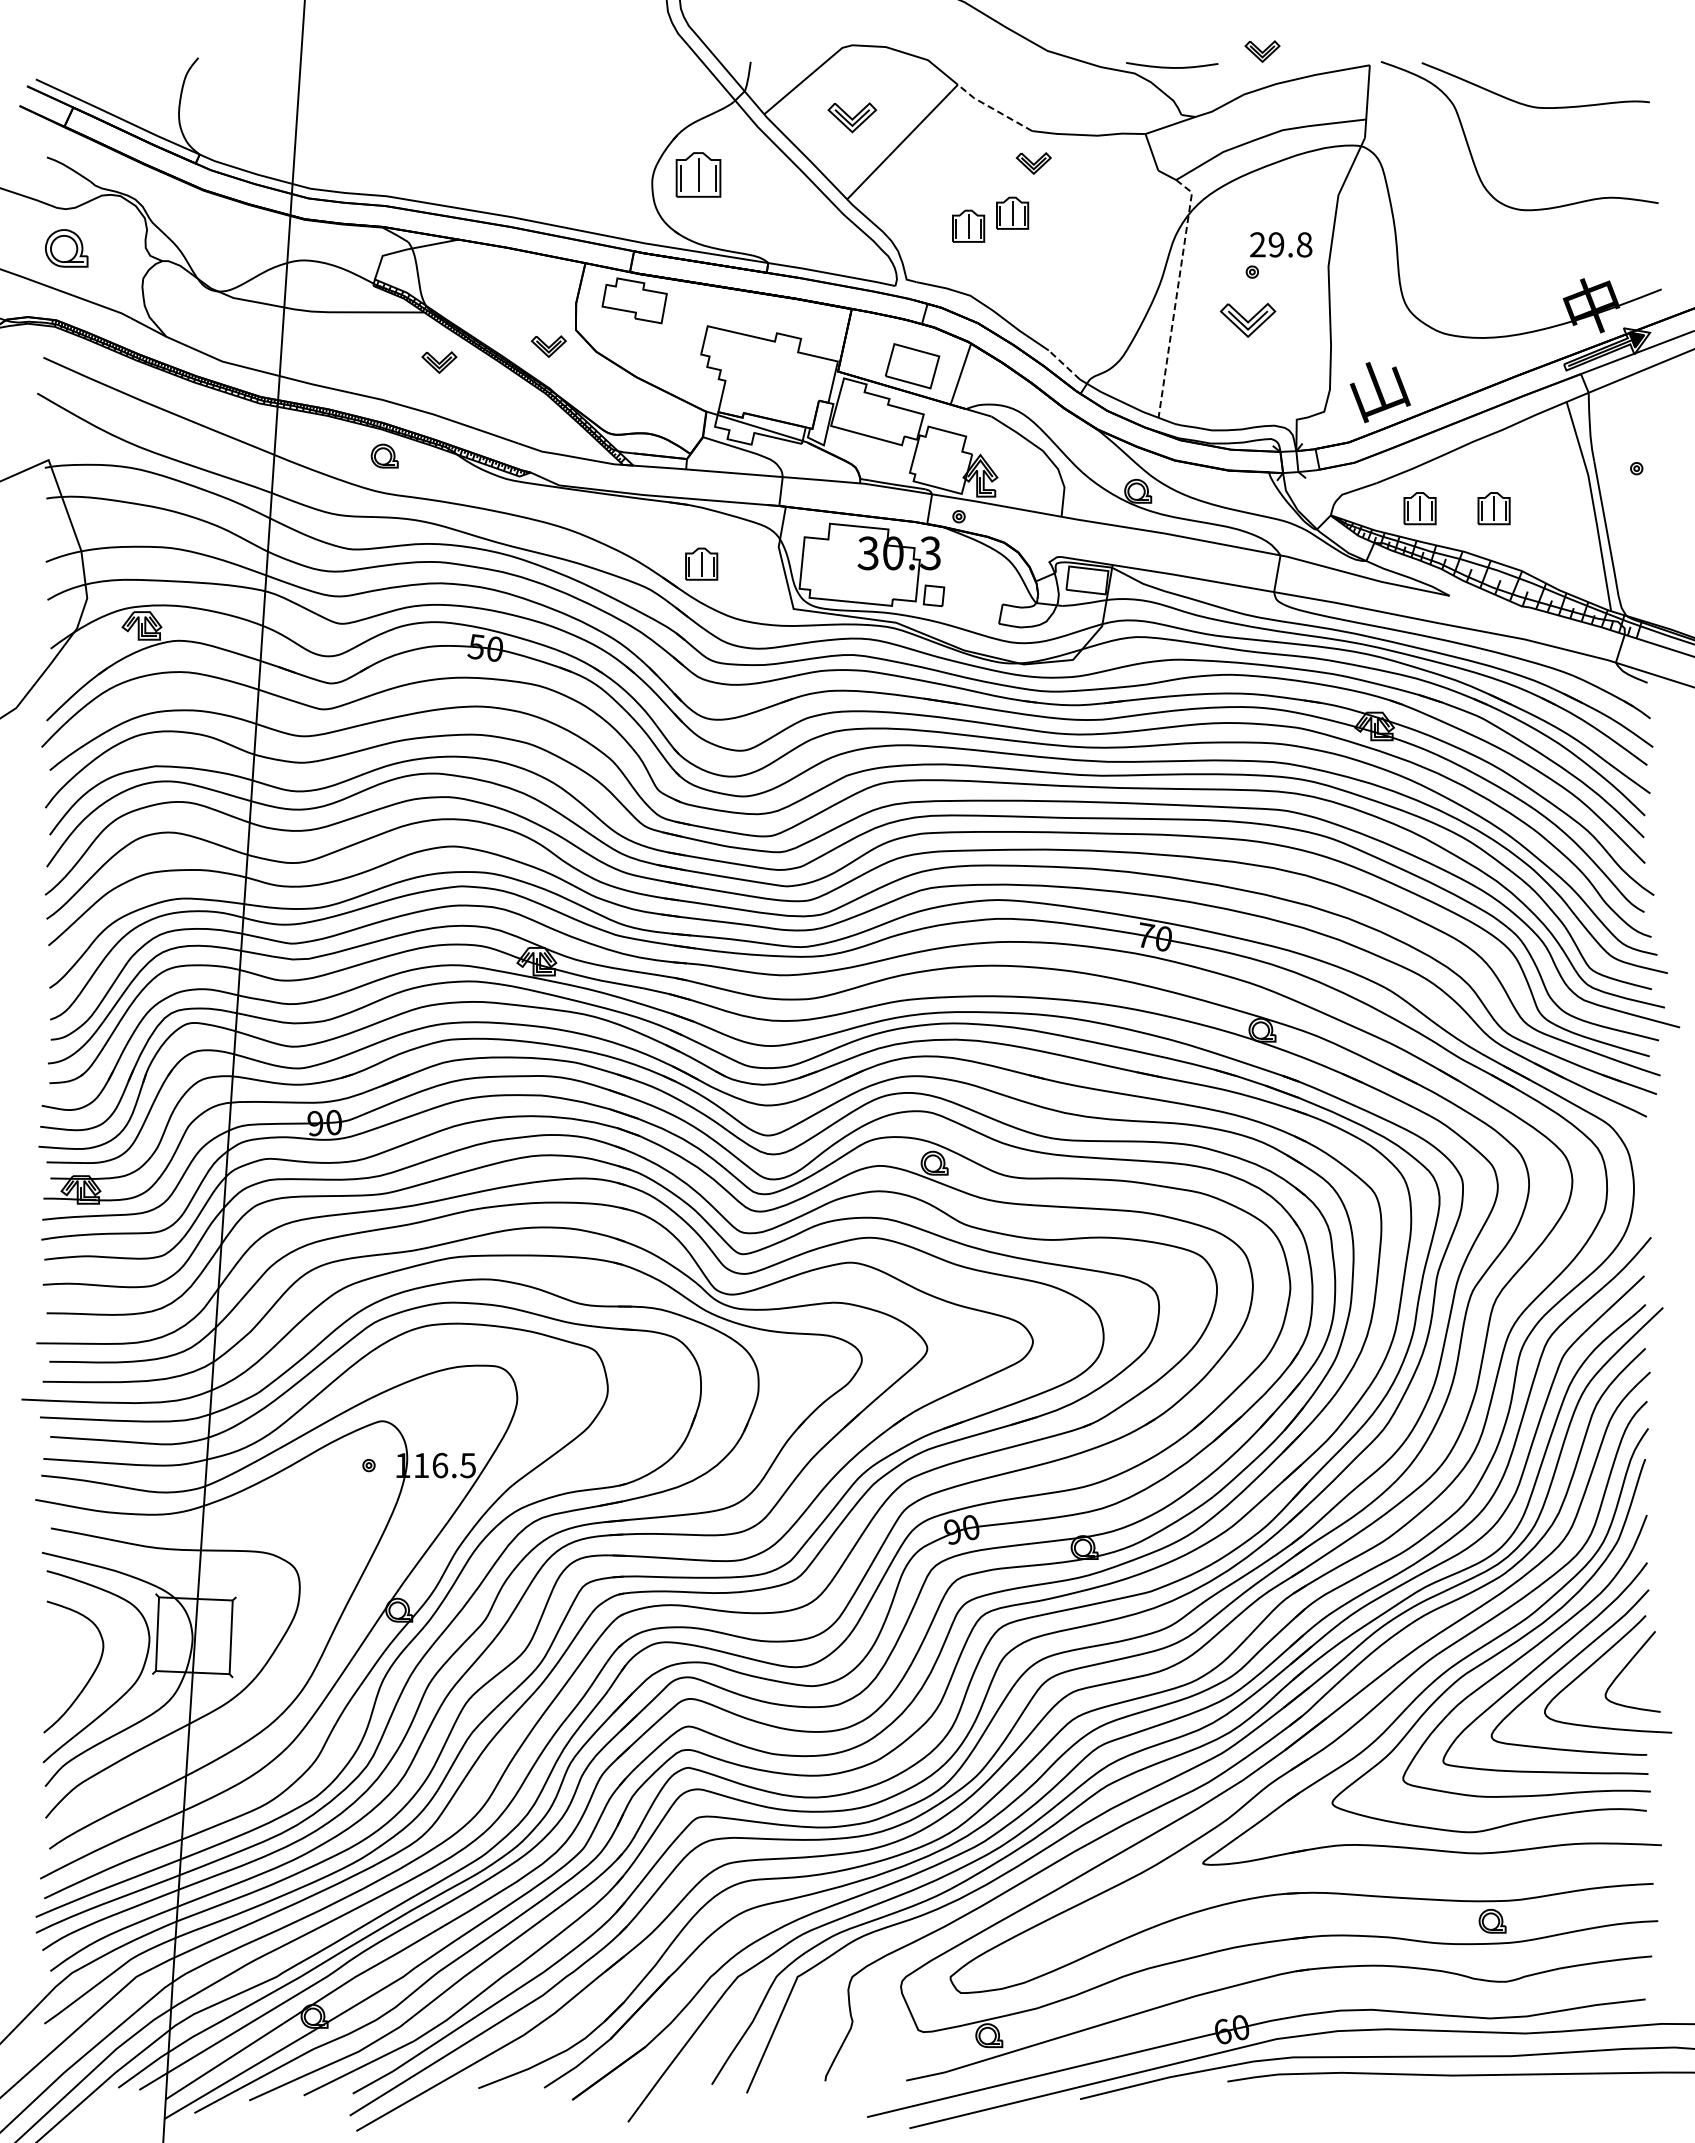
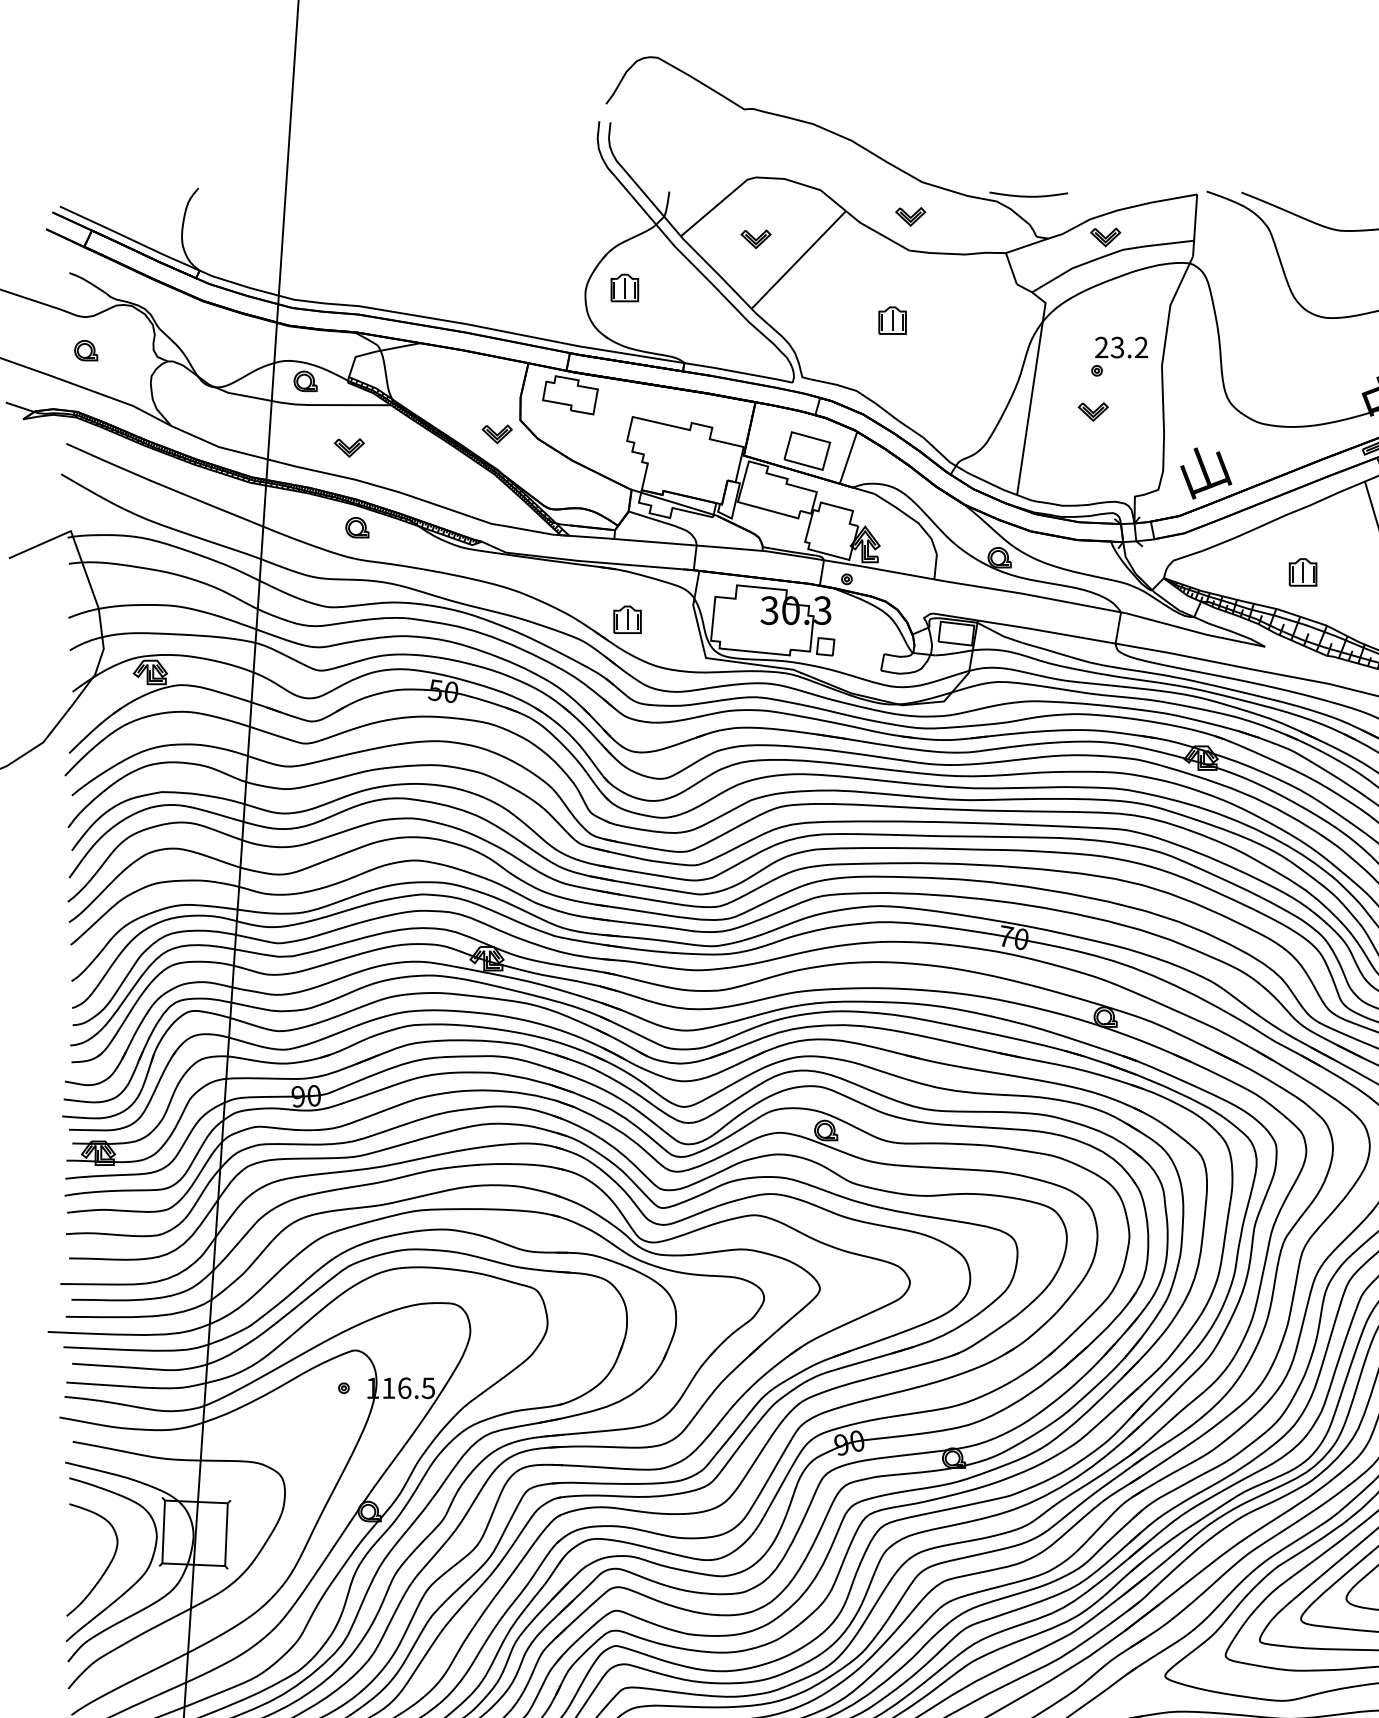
part: (1262, 51) -> (1105, 237), moved
line: (993, 109) -> (876, 232), dashed -> solid
part: (852, 117) -> (756, 239), size x0.71
part: (1033, 163) -> (910, 216), moved
part: (698, 174) -> (624, 287), size x0.71
part: (968, 225) -> (855, 331), removed
text: (1290, 244) -> (1129, 347), 29.8 -> 23.2
part: (66, 248) -> (86, 350), size x0.62
part: (323, 284) -> (305, 381), added
line: (1177, 293) -> (1033, 389), dashed -> solid
part: (1247, 320) -> (1092, 412), size x0.62
part: (439, 362) -> (349, 447), moved
line: (1064, 364) -> (936, 449), dashed -> solid
part: (1419, 508) -> (1239, 572), removed

